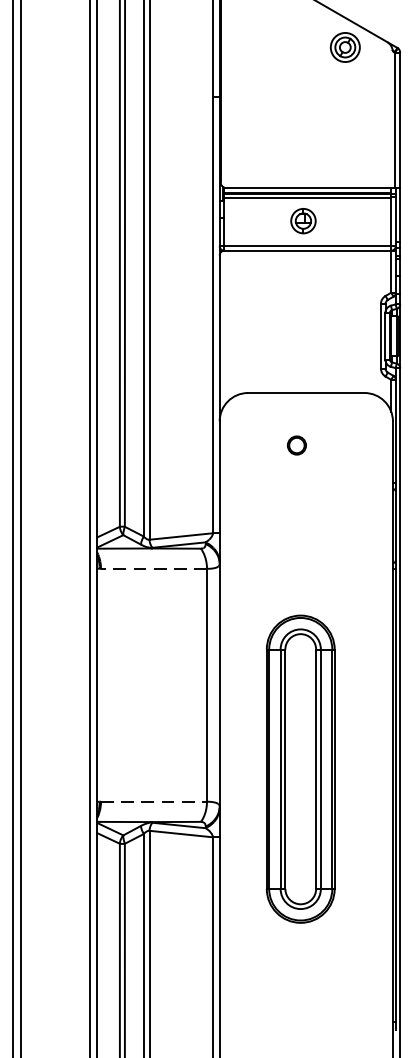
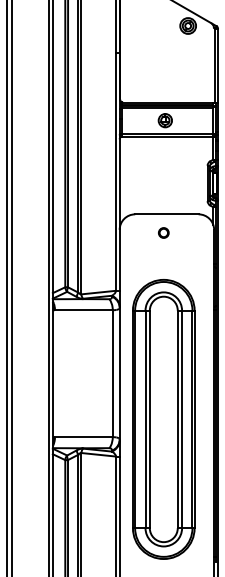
part: (296, 444) -> (163, 232), moved
line: (153, 569) -> (83, 310), dashed -> solid
part: (300, 769) -> (163, 419), size x1.67
line: (153, 802) -> (83, 437), dashed -> solid

